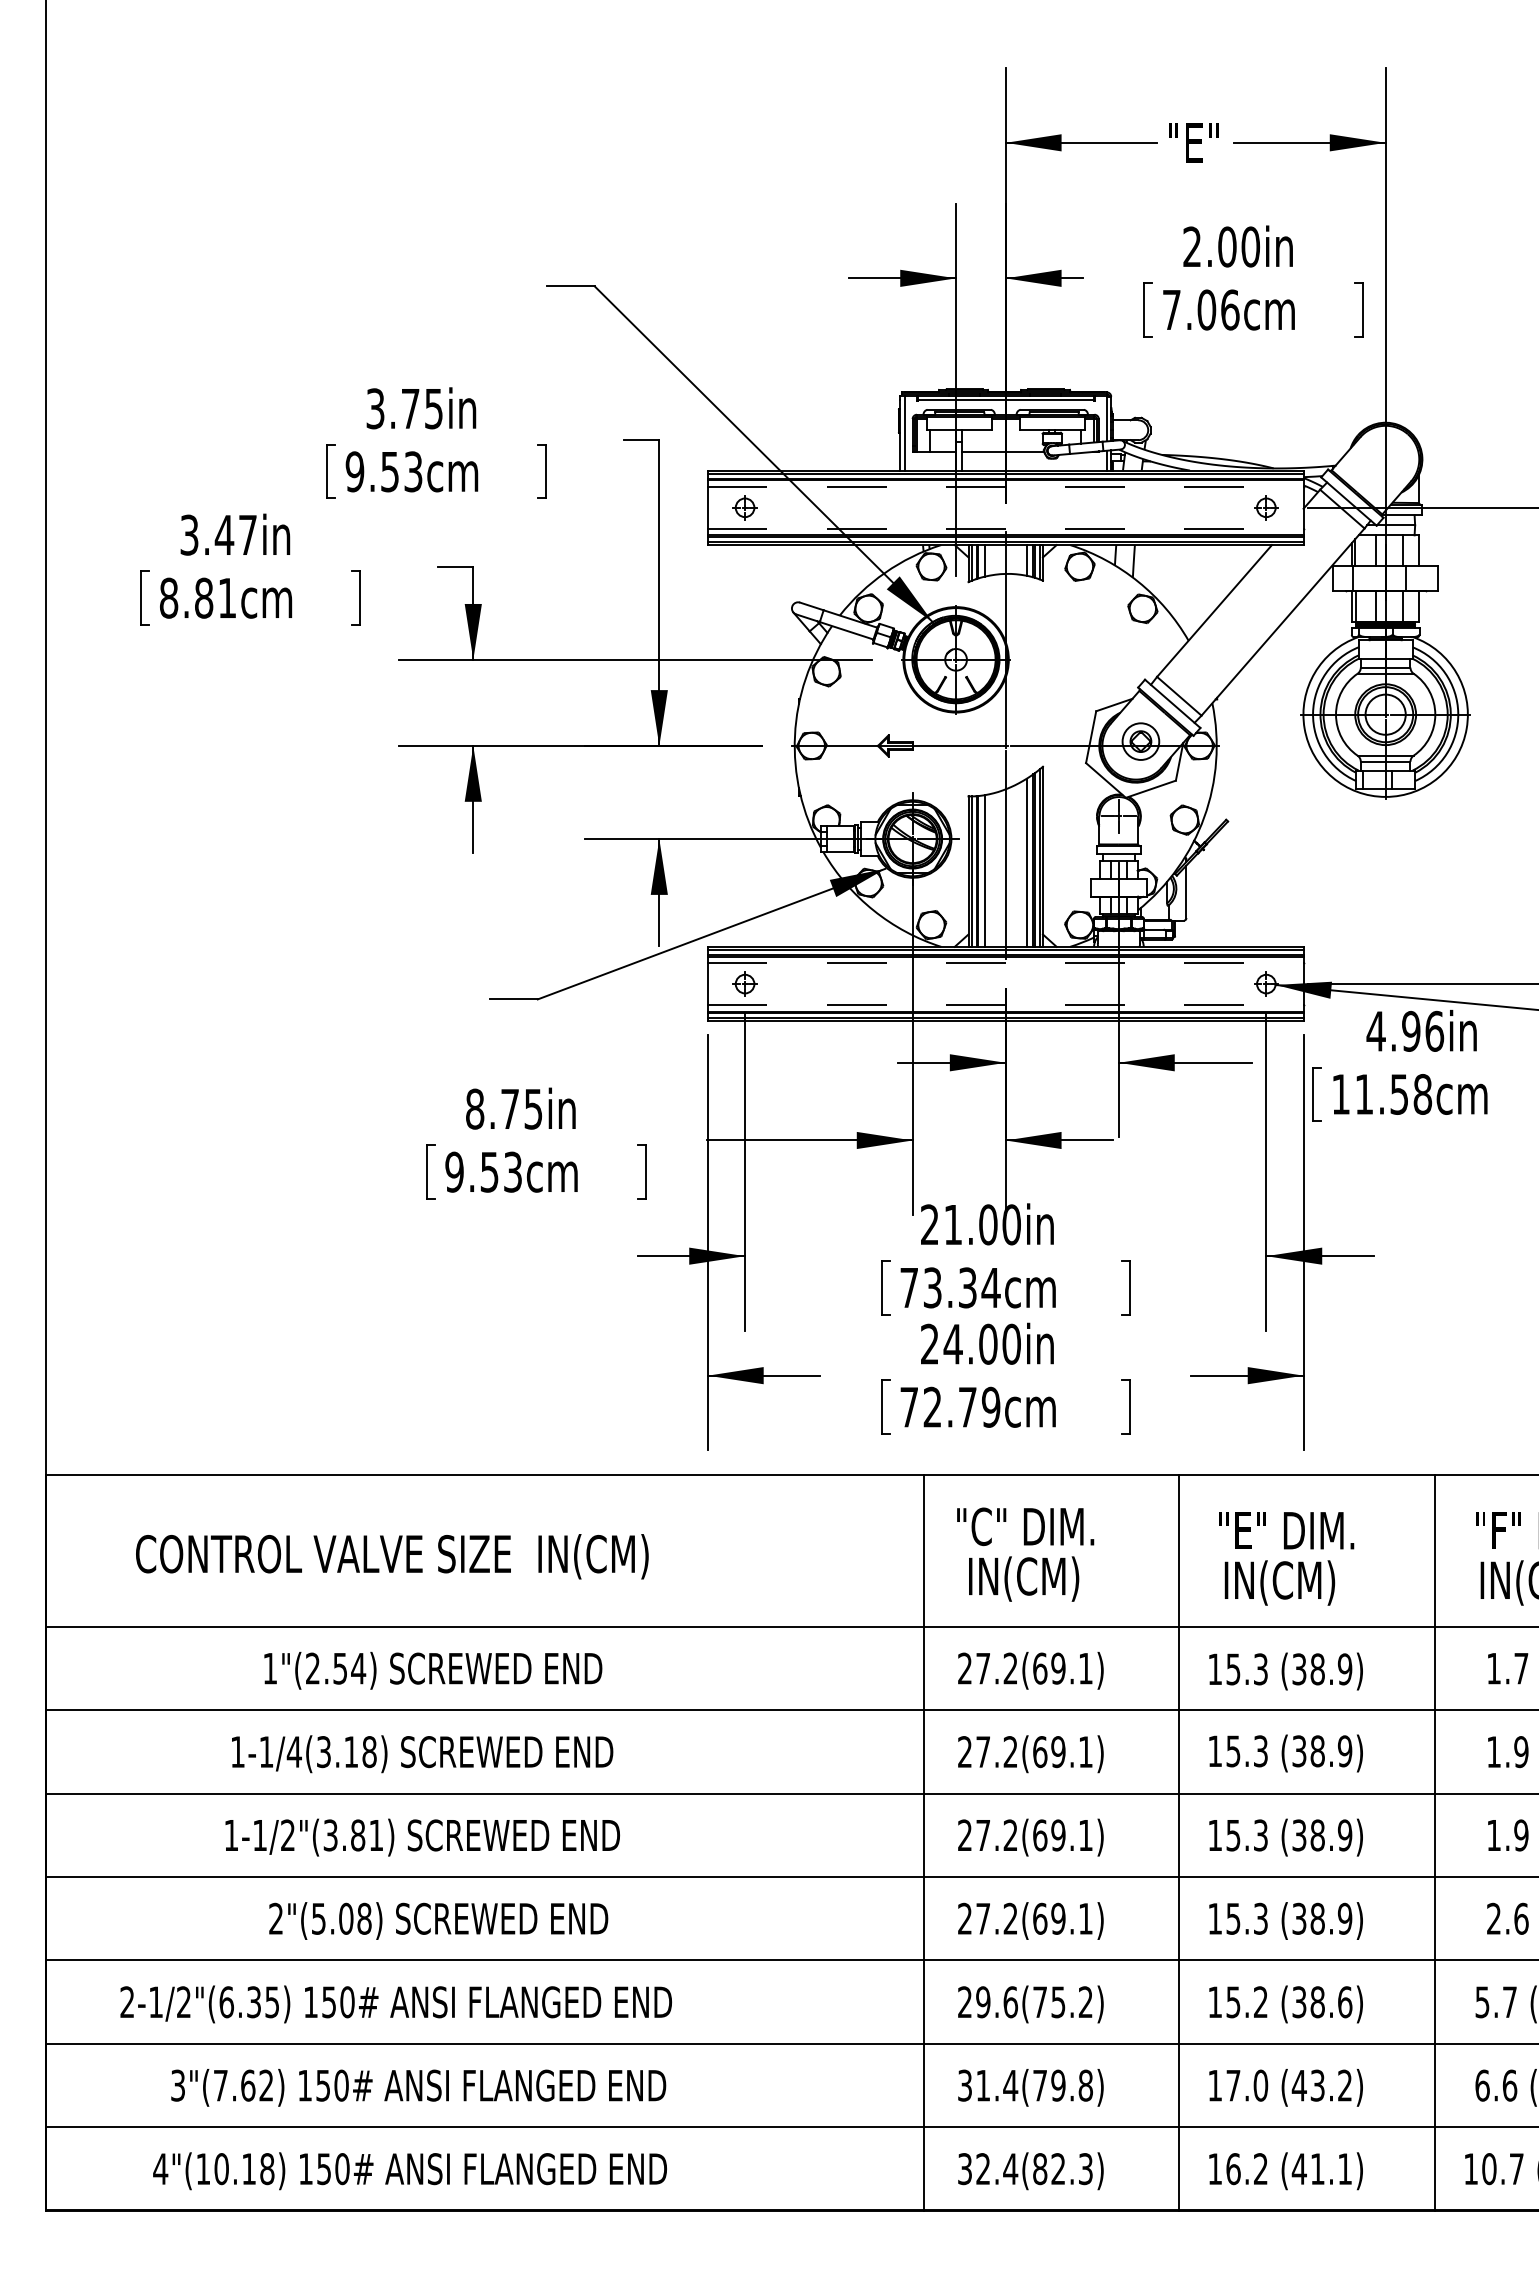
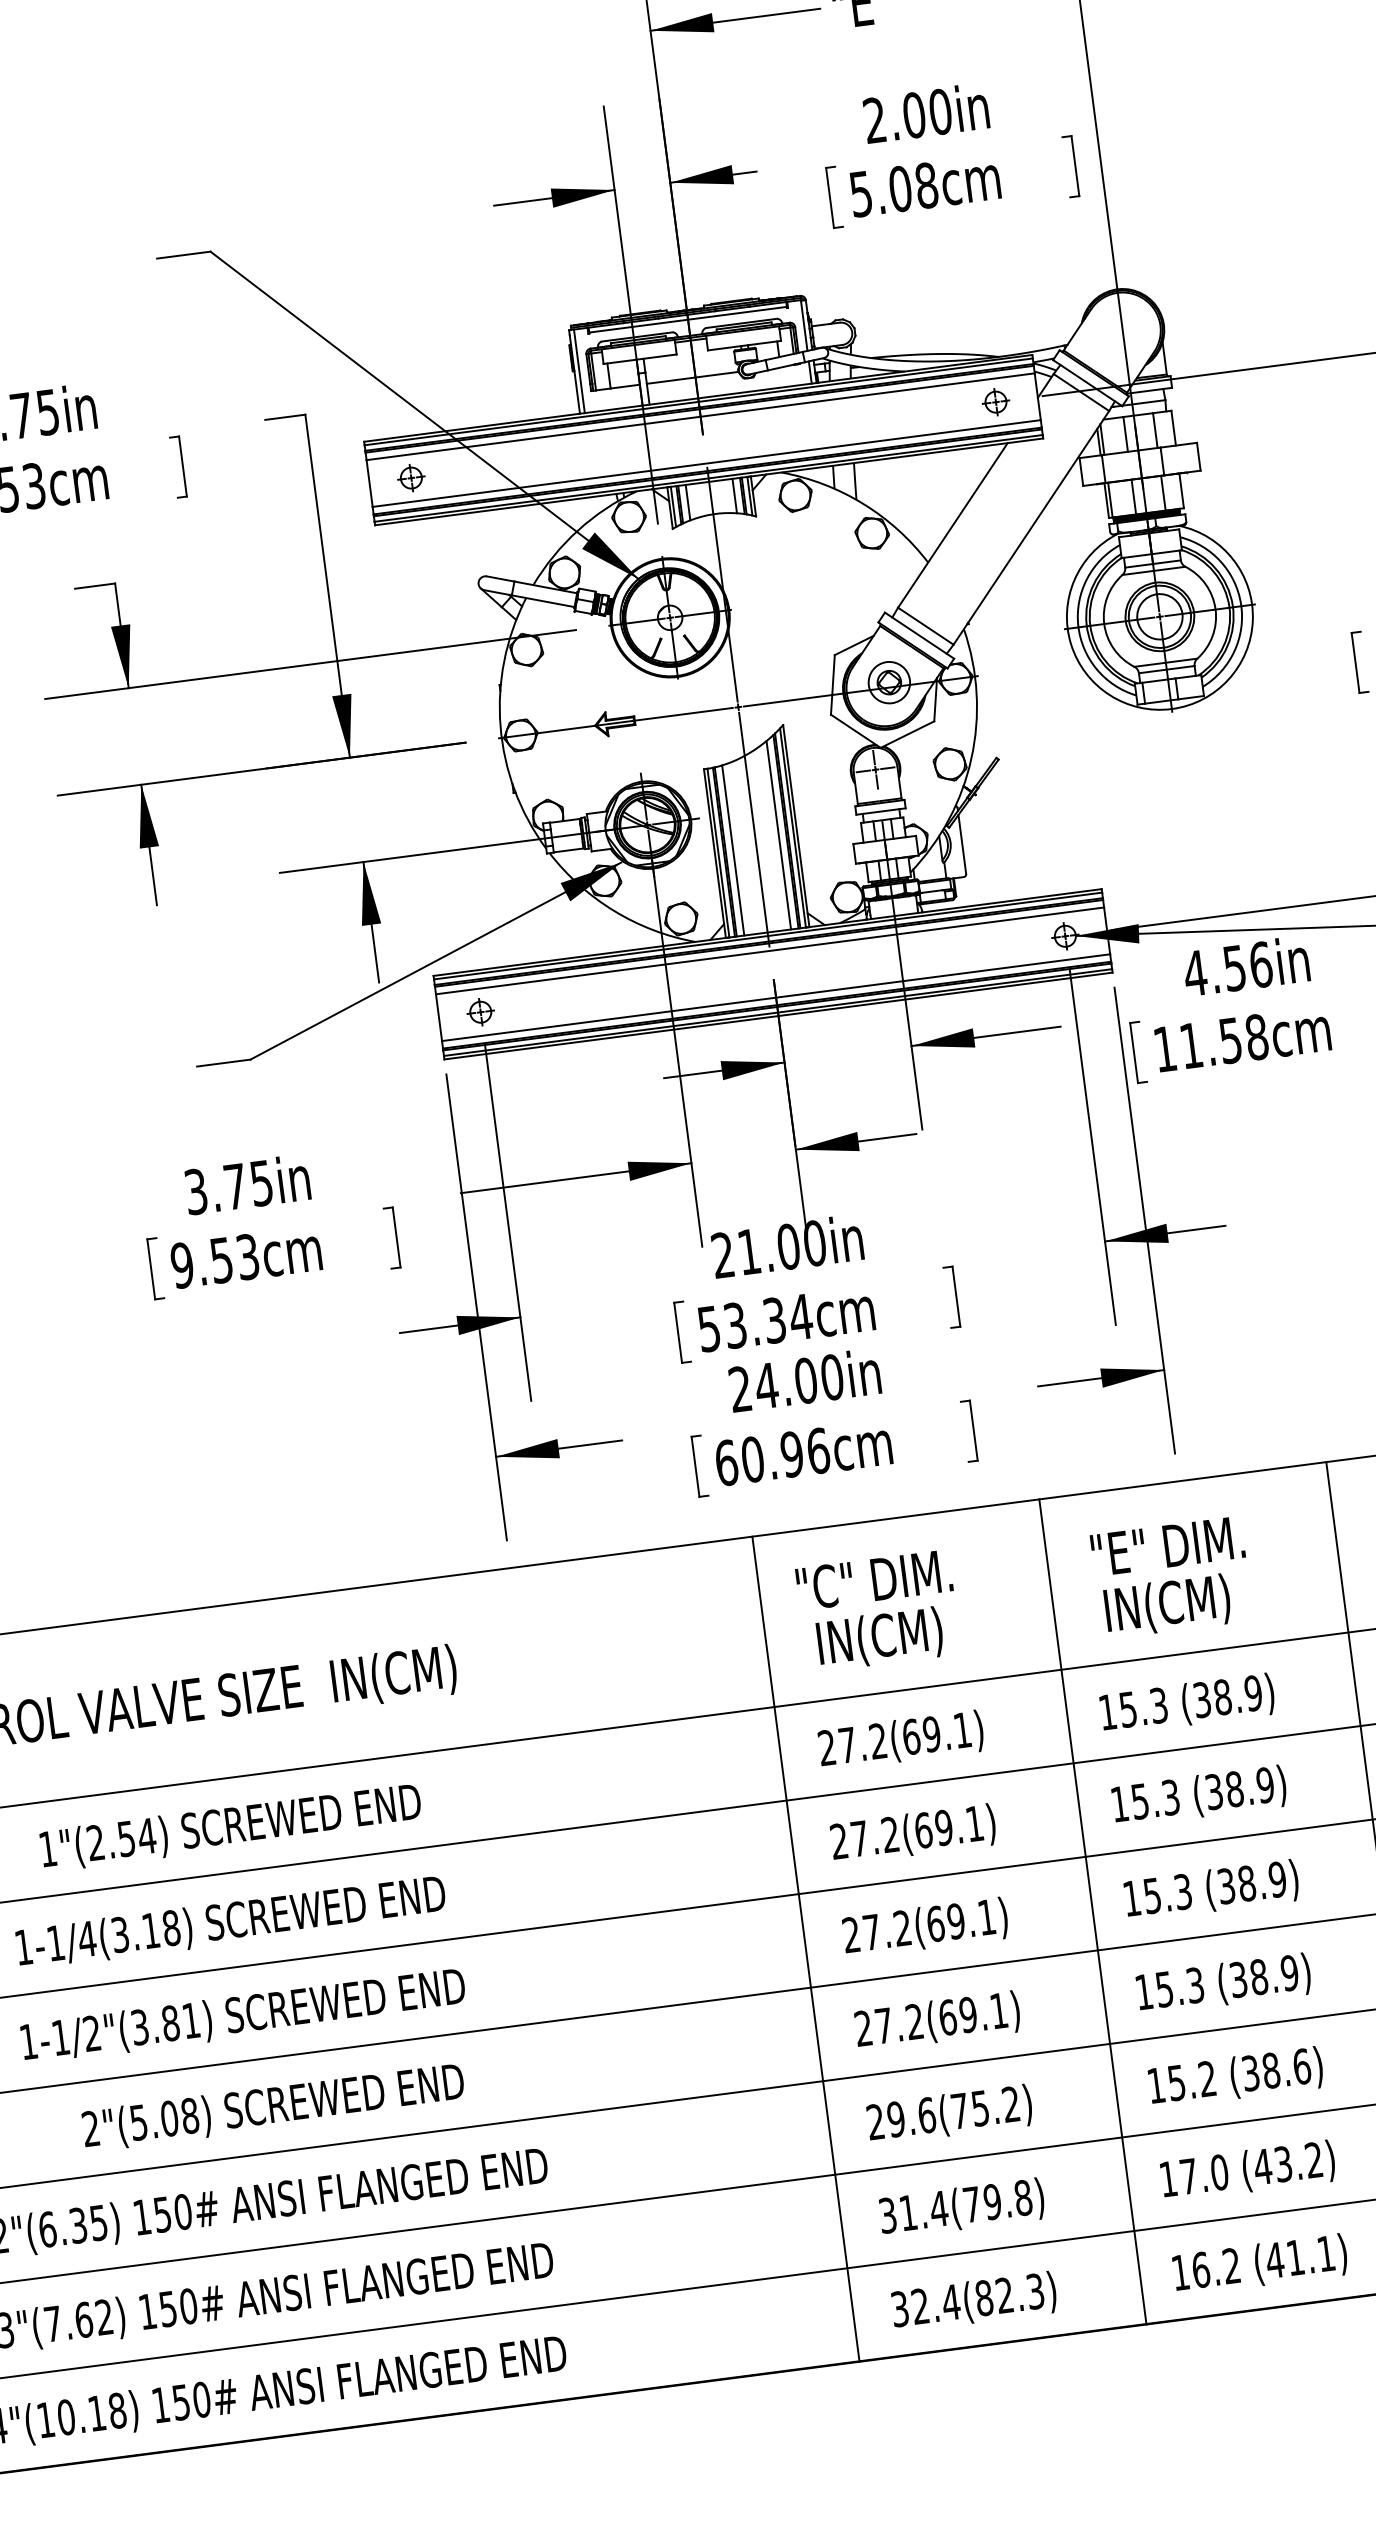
text: (1201, 309) -> (894, 189), 7.06cm -> 5.08cm
line: (1005, 486) -> (700, 416), dashed -> solid
line: (1005, 528) -> (706, 463), dashed -> solid
line: (1005, 963) -> (769, 951), dashed -> solid
line: (1005, 1004) -> (775, 997), dashed -> solid
text: (1411, 1030) -> (1234, 967), 4.96in -> 4.56in
text: (475, 1108) -> (196, 1191), 8.75in -> 3.75in
text: (908, 1288) -> (708, 1329), 73.34cm -> 53.34cm
text: (950, 1406) -> (772, 1456), 72.79cm -> 60.96cm

